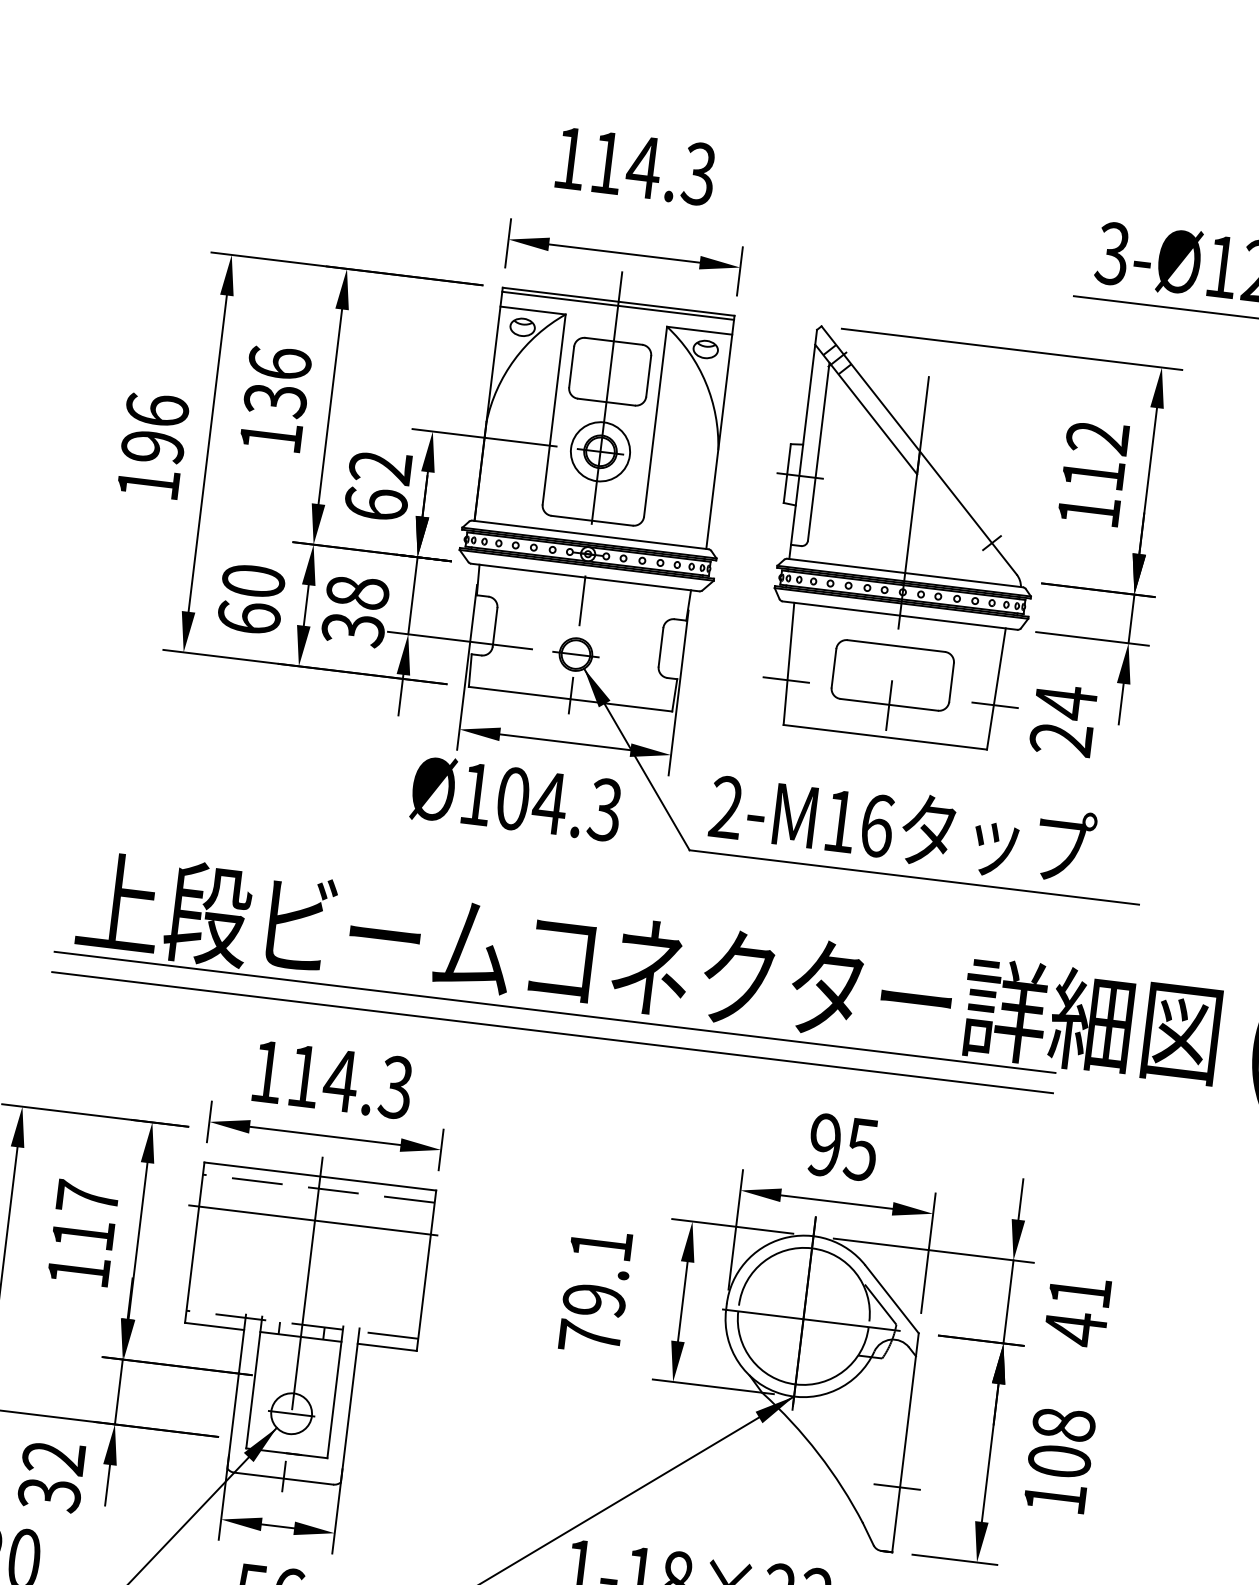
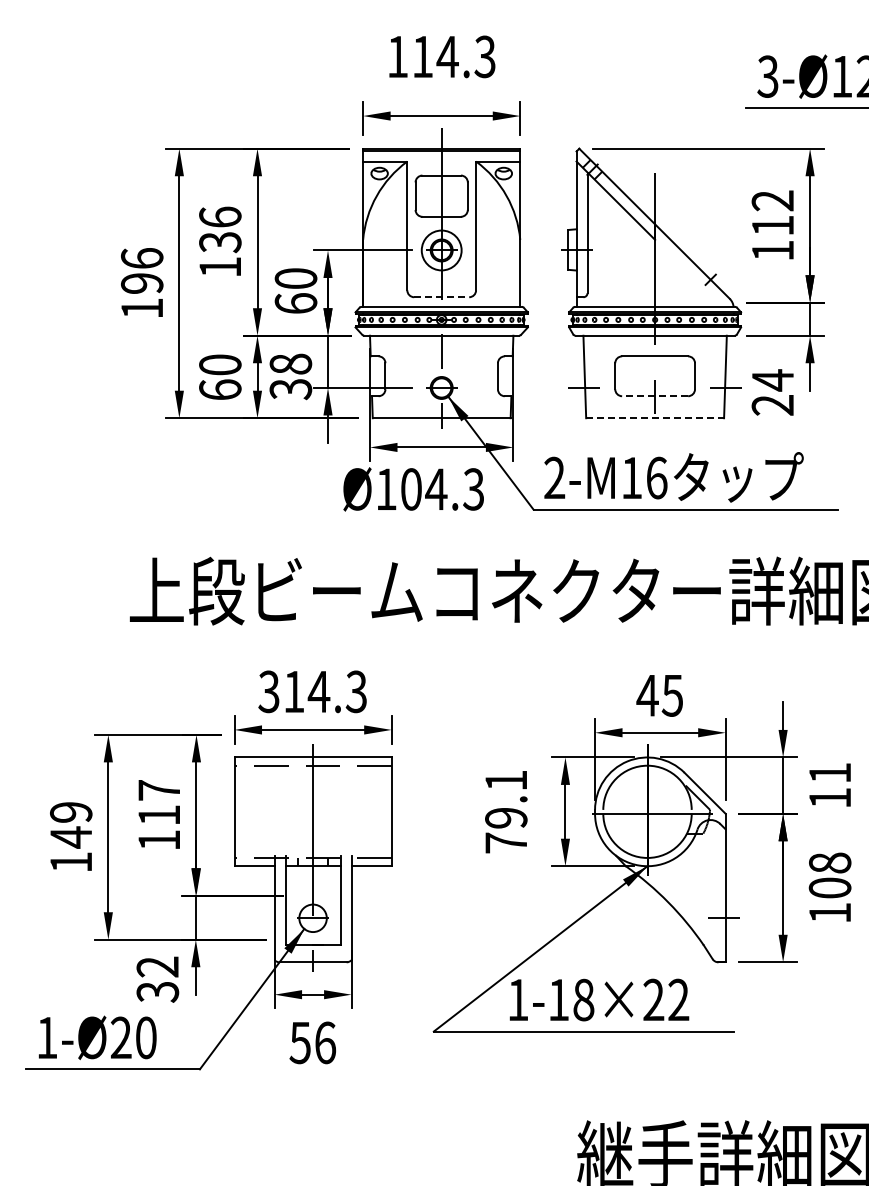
text: (379, 467) -> (295, 278), 62 -> 60
line: (593, 521) -> (442, 297), solid -> dashed
line: (889, 705) -> (655, 396), solid -> dashed
line: (885, 737) -> (655, 418), solid -> dashed
line: (554, 1011) -> (456, 628), removed
line: (552, 1032) -> (456, 642), removed
text: (266, 1071) -> (268, 691), 114.3 -> 314.3
text: (824, 1144) -> (647, 695), 95 -> 45
line: (312, 1220) -> (311, 787), removed
text: (1074, 1329) -> (829, 798), 41 -> 11

